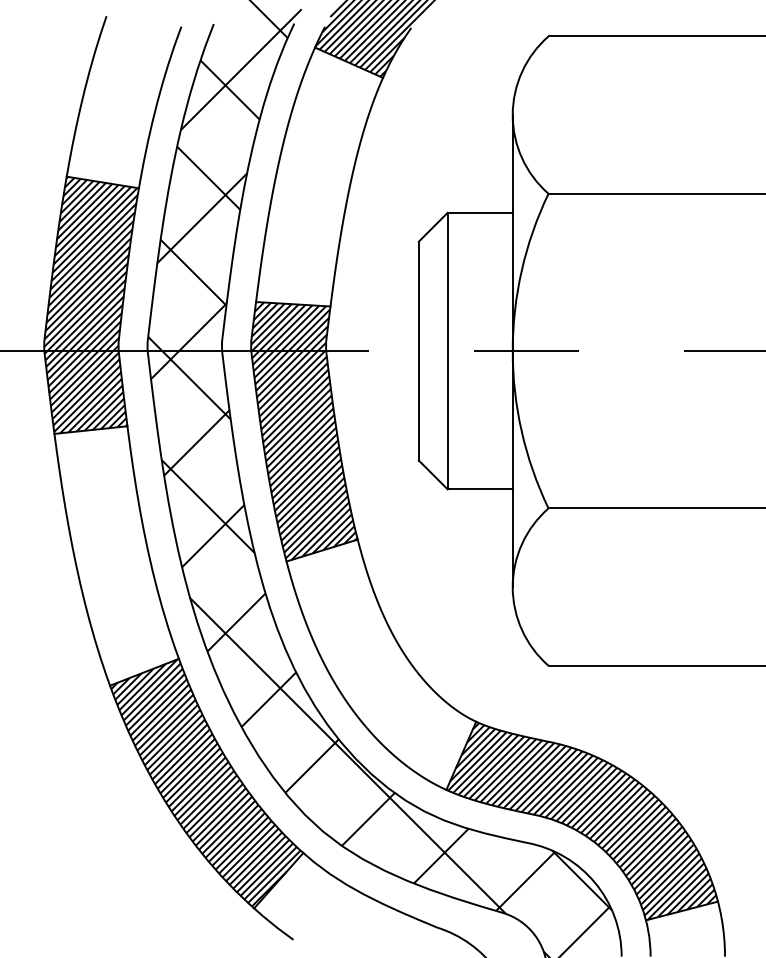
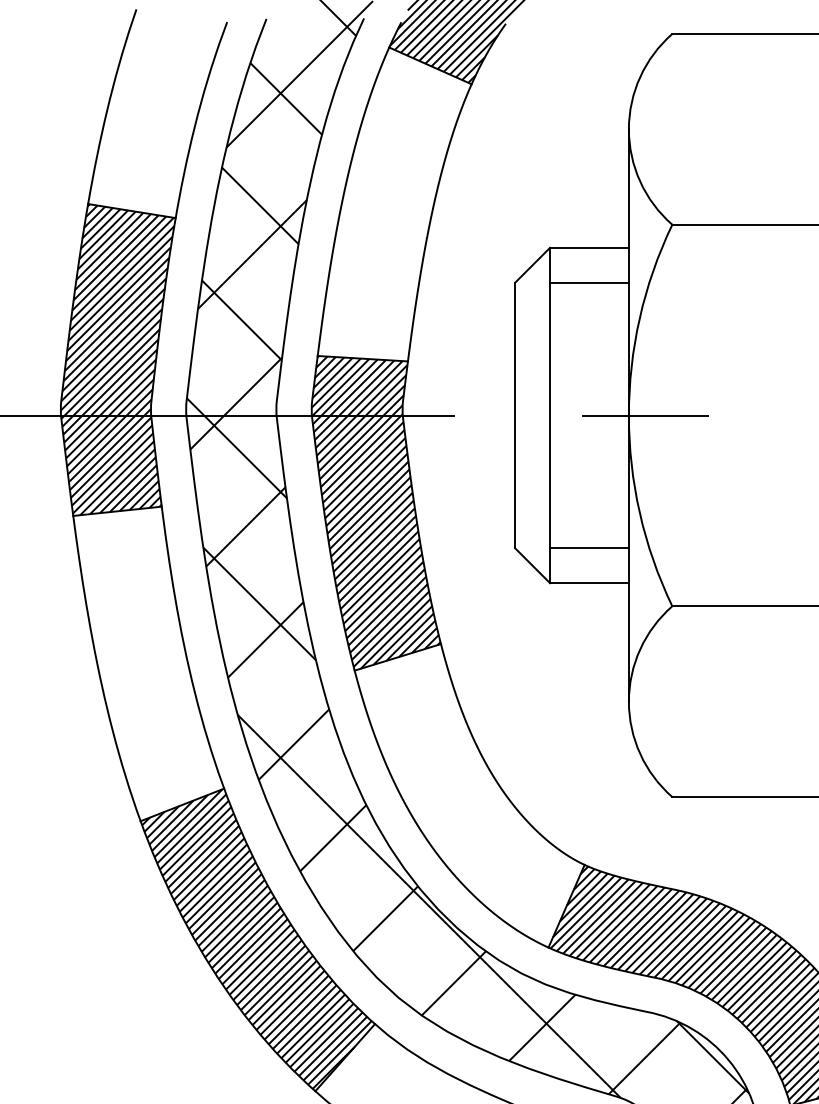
line: (479, 241) -> (588, 282), added
line: (479, 460) -> (588, 548), added

